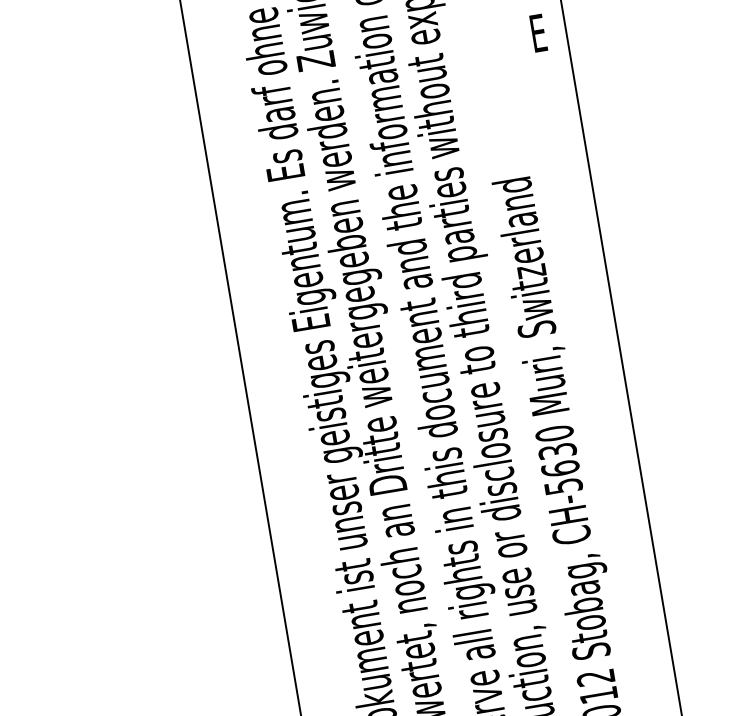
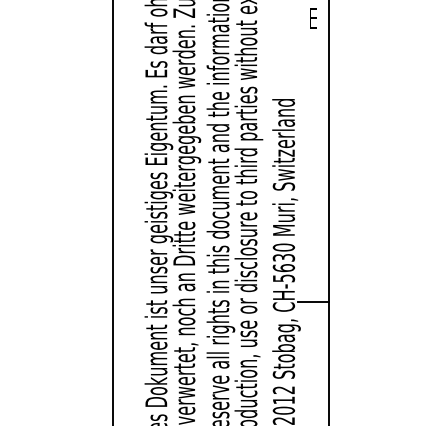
line: (621, 519) -> (313, 302), added

